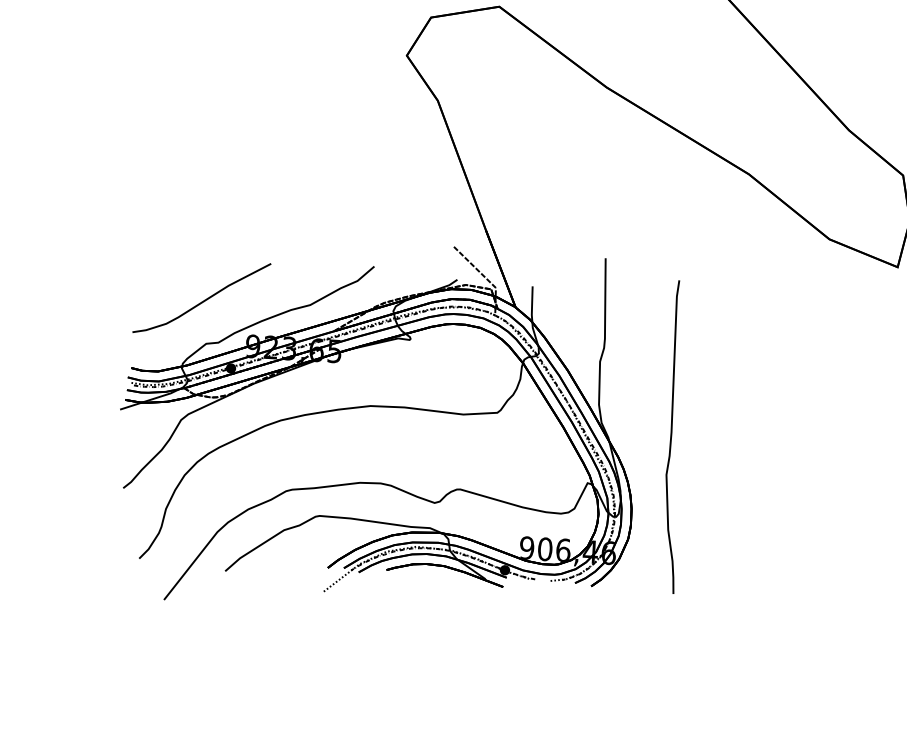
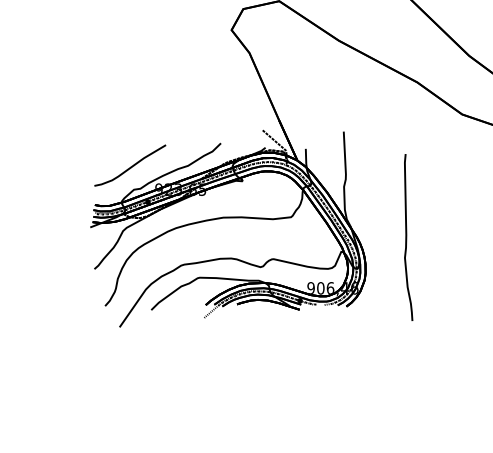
curve: (673, 436) -> (407, 237), moved

